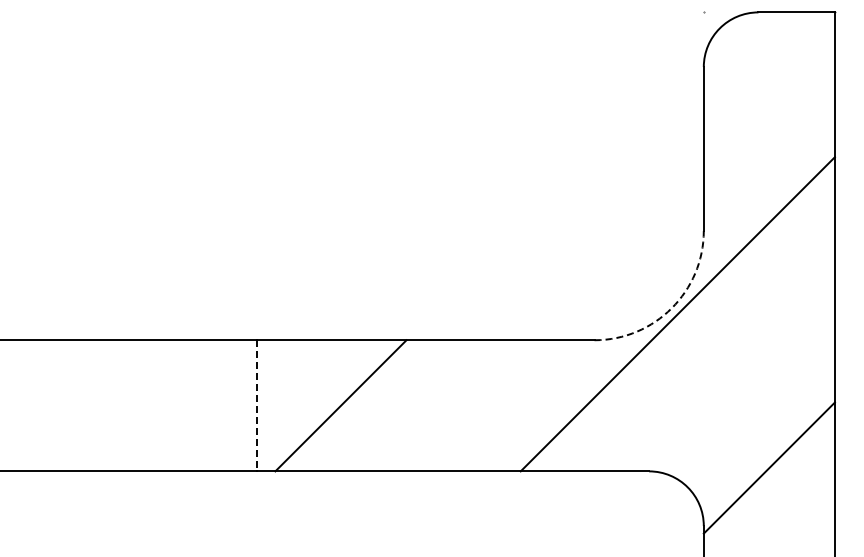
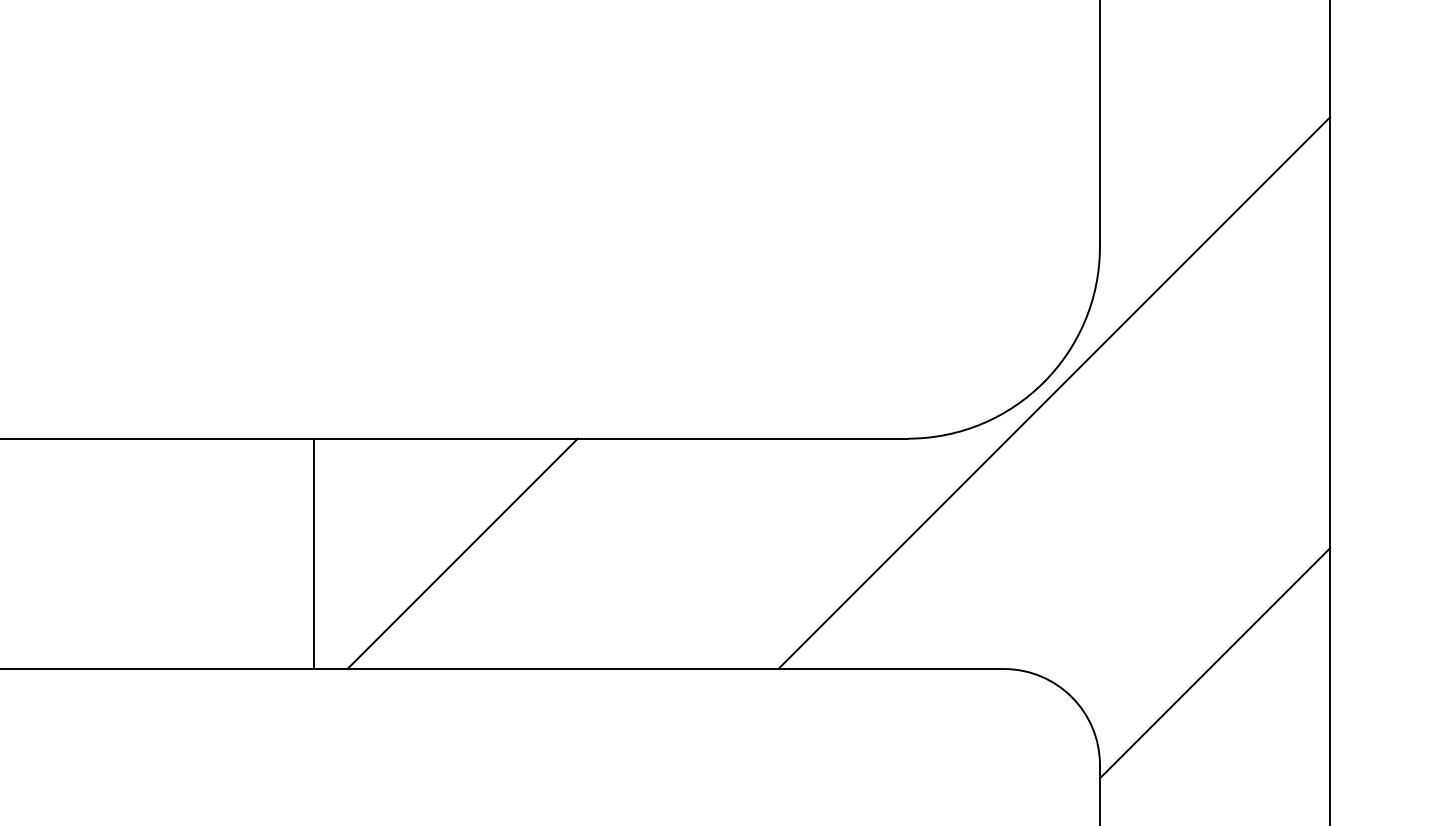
arc: (671, 308) -> (1043, 382), dashed -> solid
line: (256, 405) -> (314, 553), dashed -> solid

